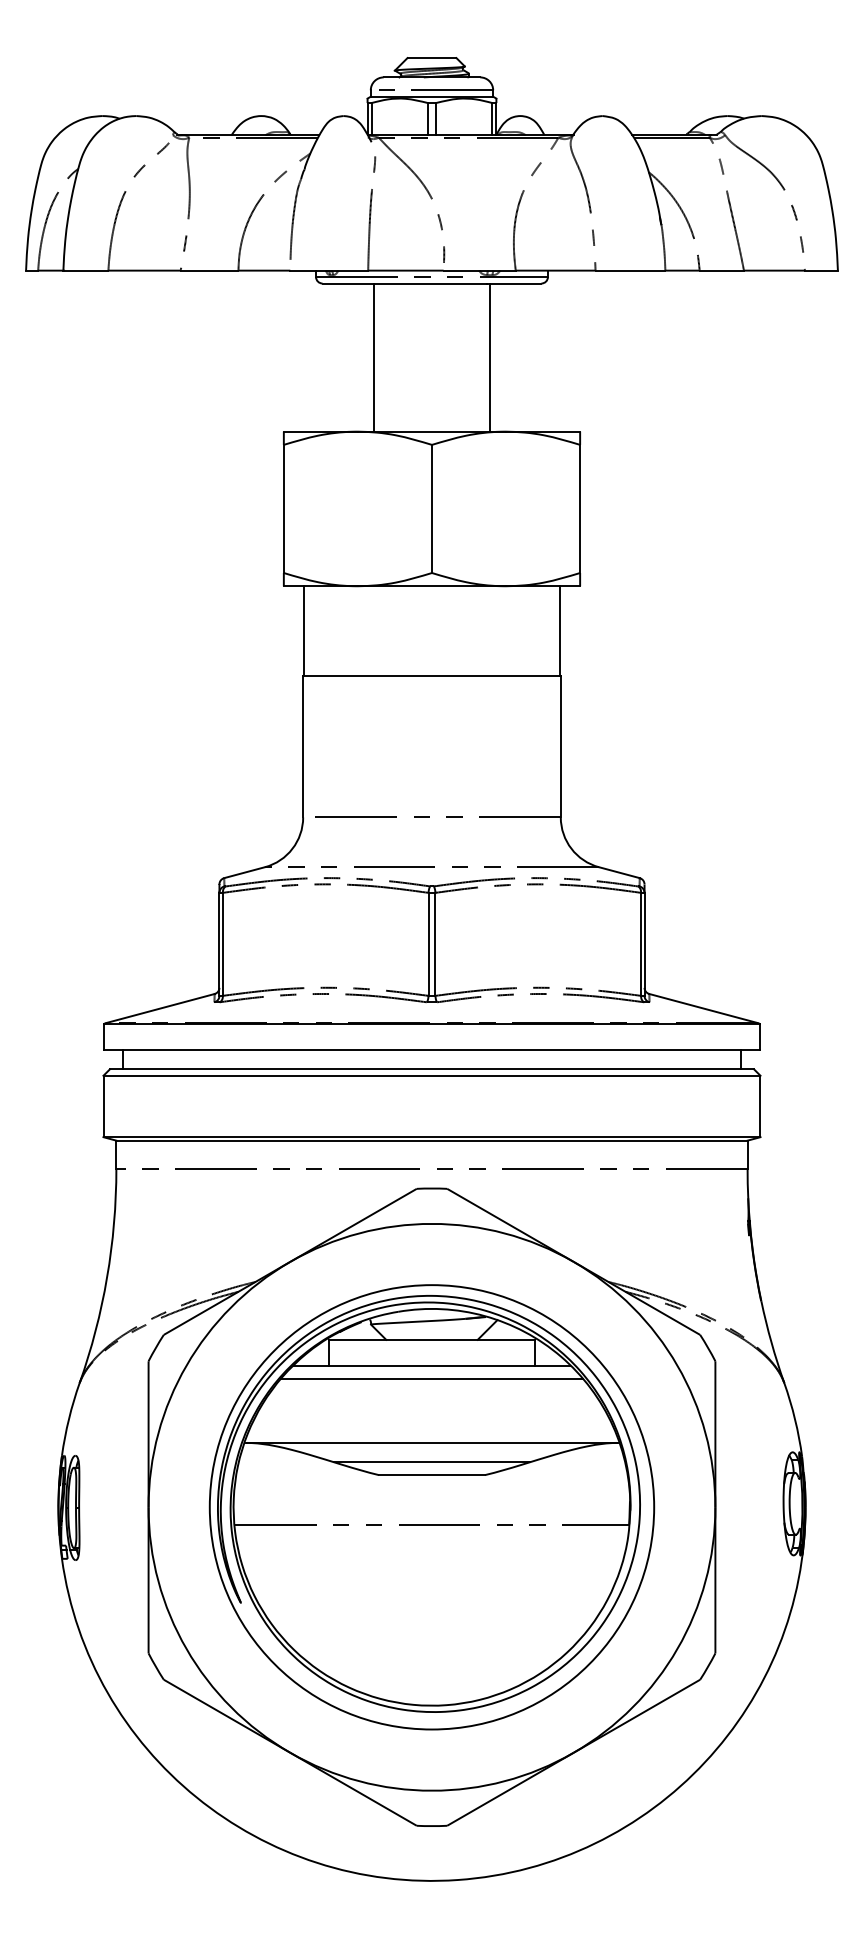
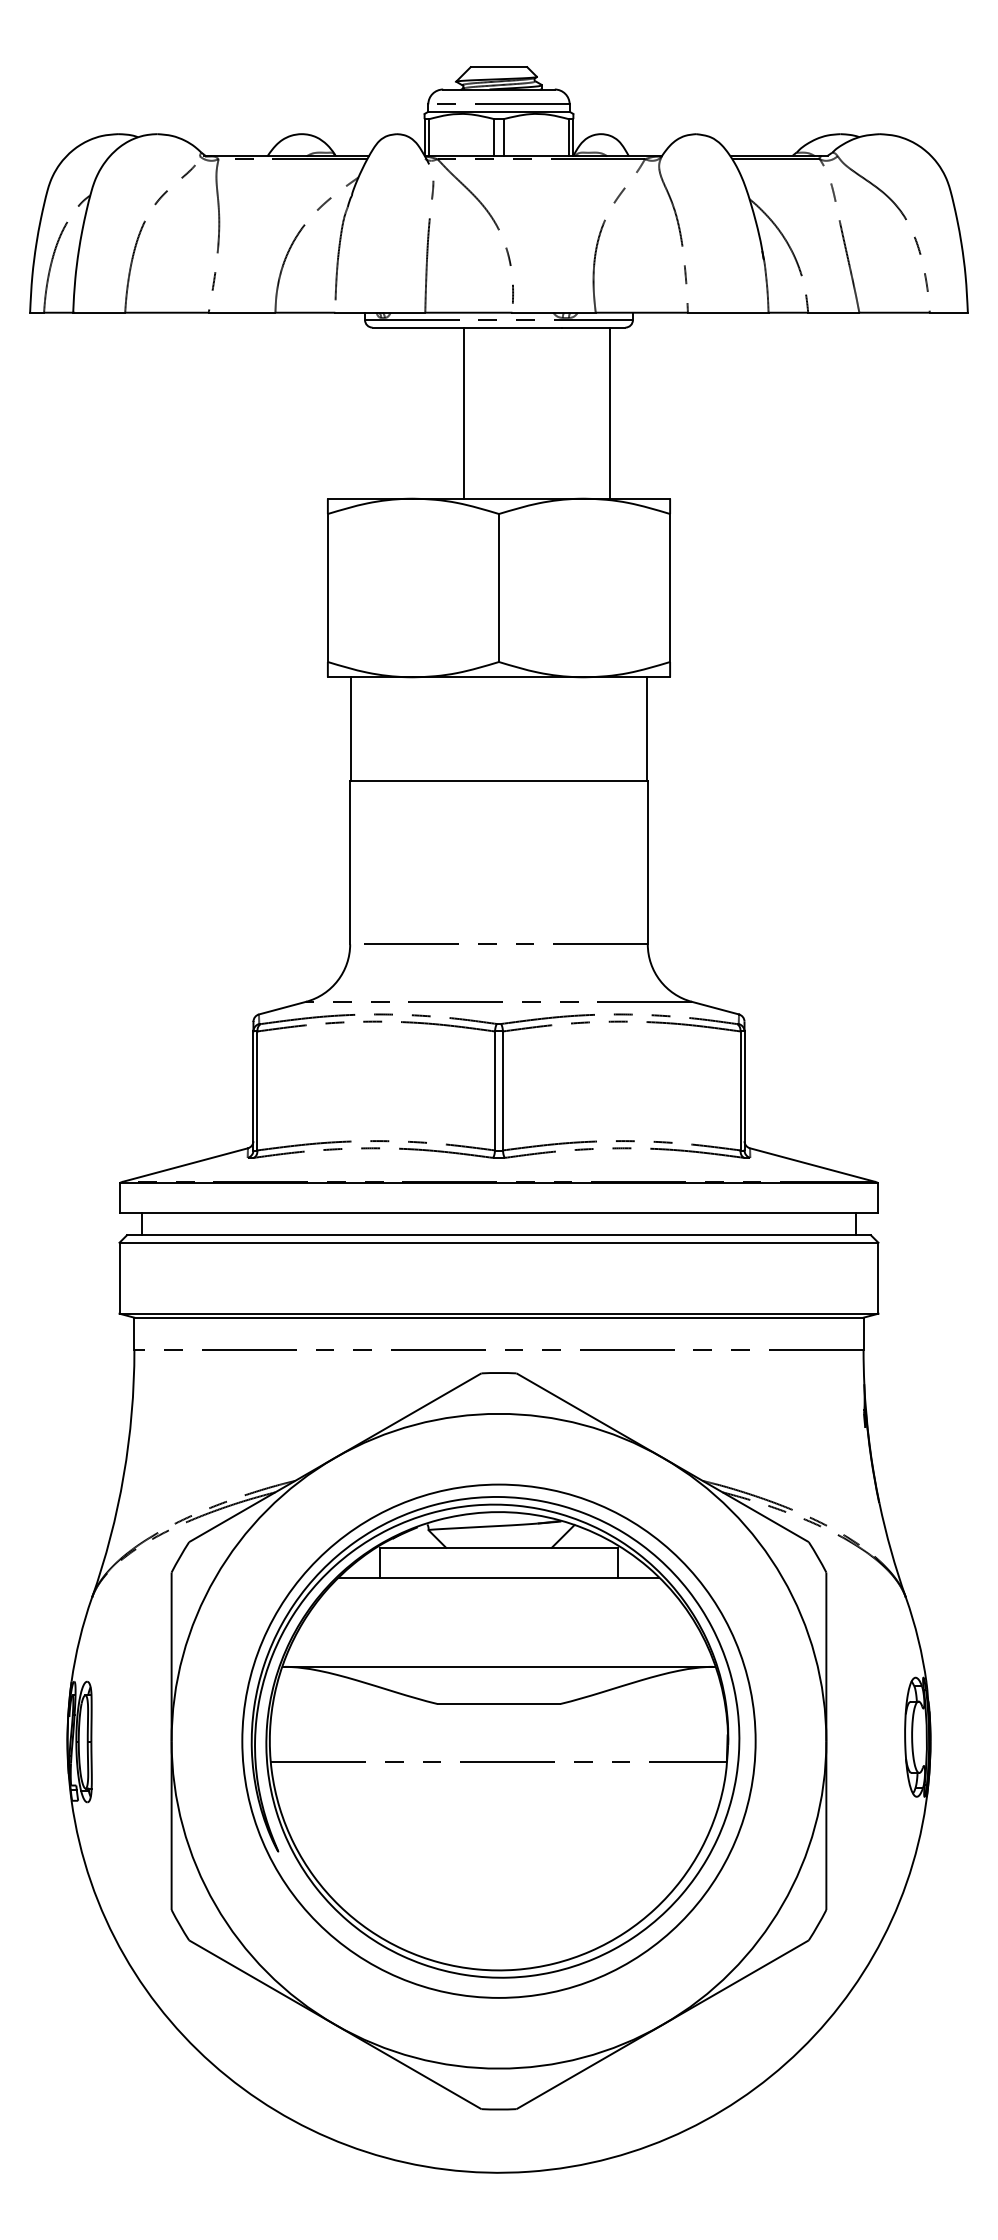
line: (374, 357) -> (464, 412), moved
line: (489, 357) -> (609, 412), moved
line: (431, 1378) -> (498, 1592), removed
line: (431, 1462) -> (498, 1689), removed

